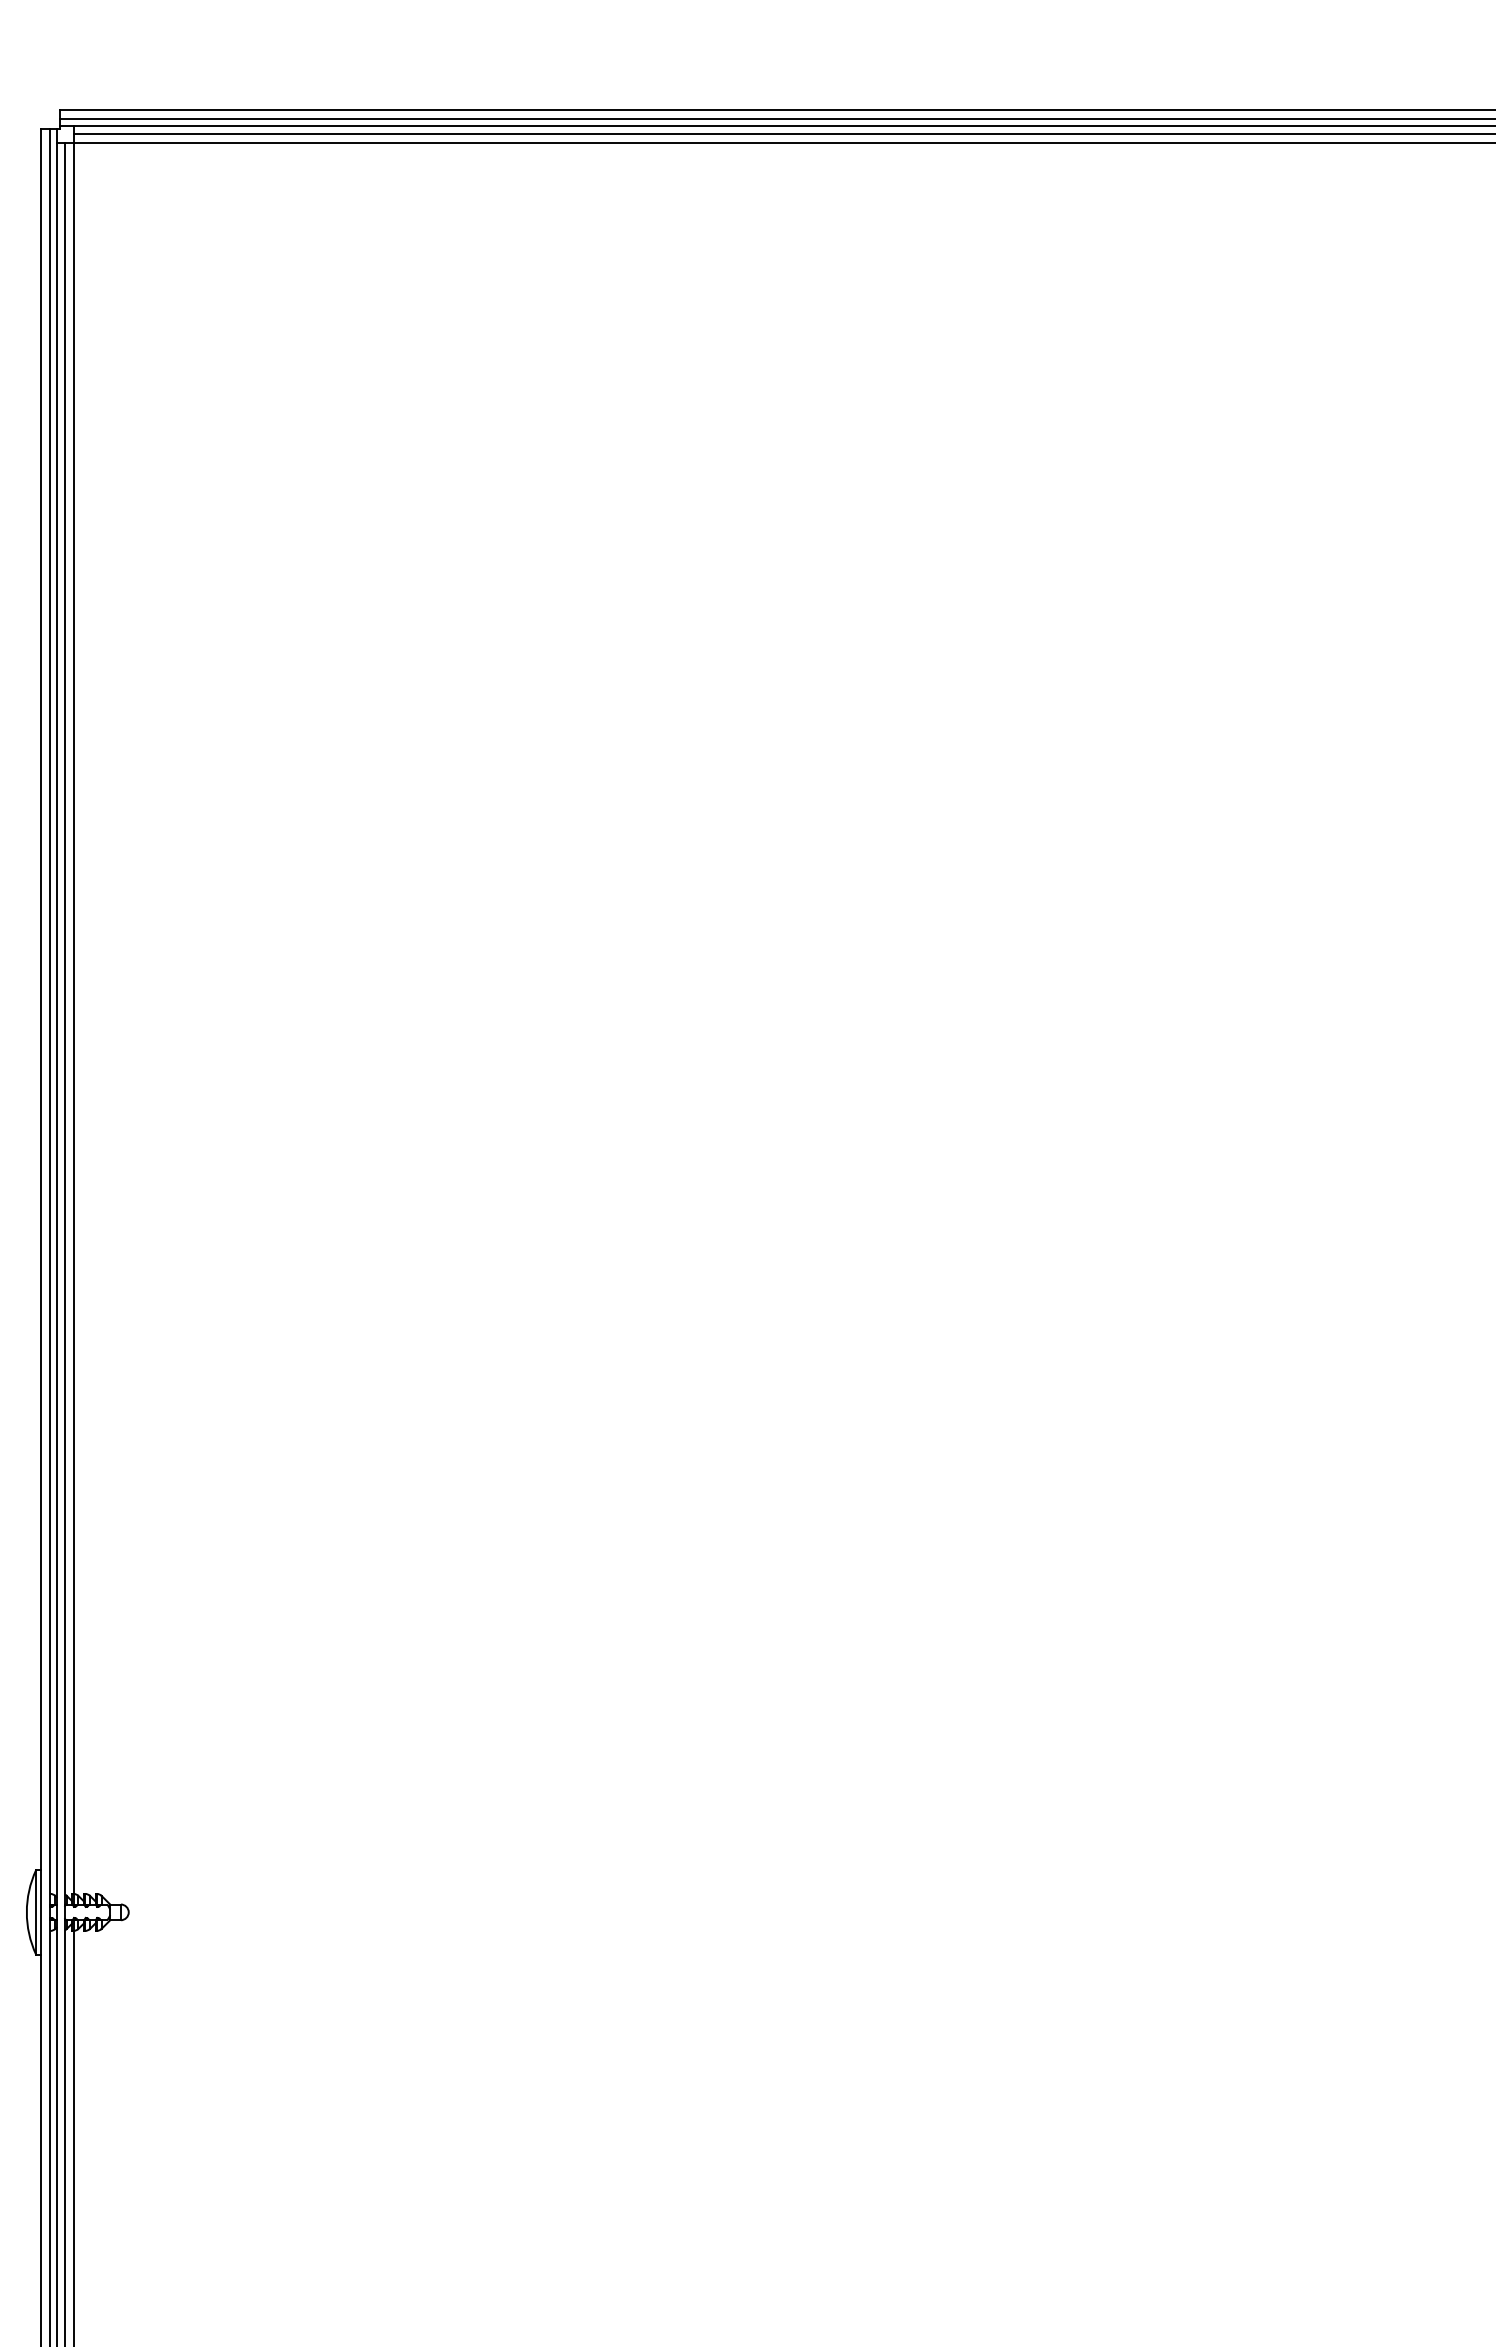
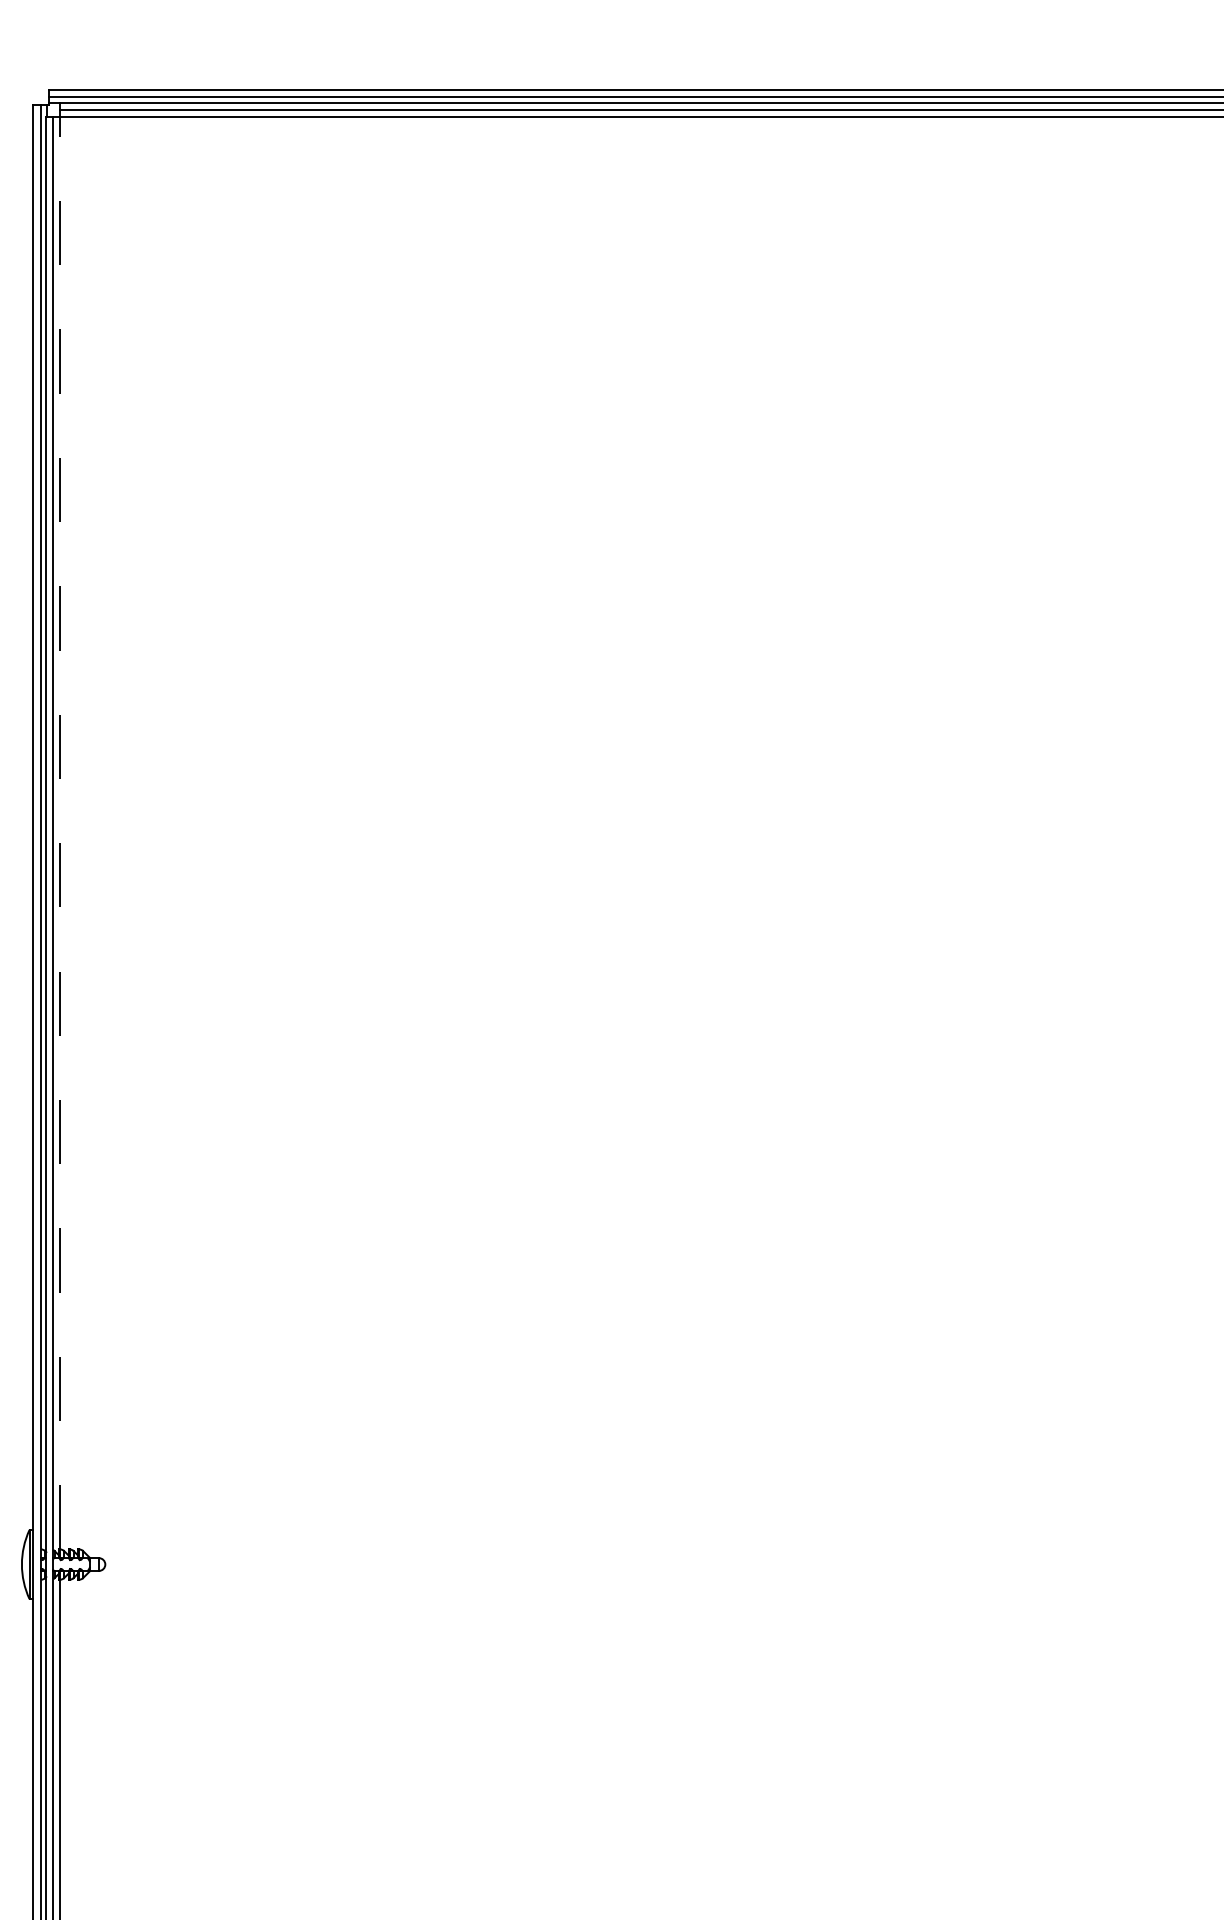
line: (73, 1009) -> (60, 825), solid -> dashed

